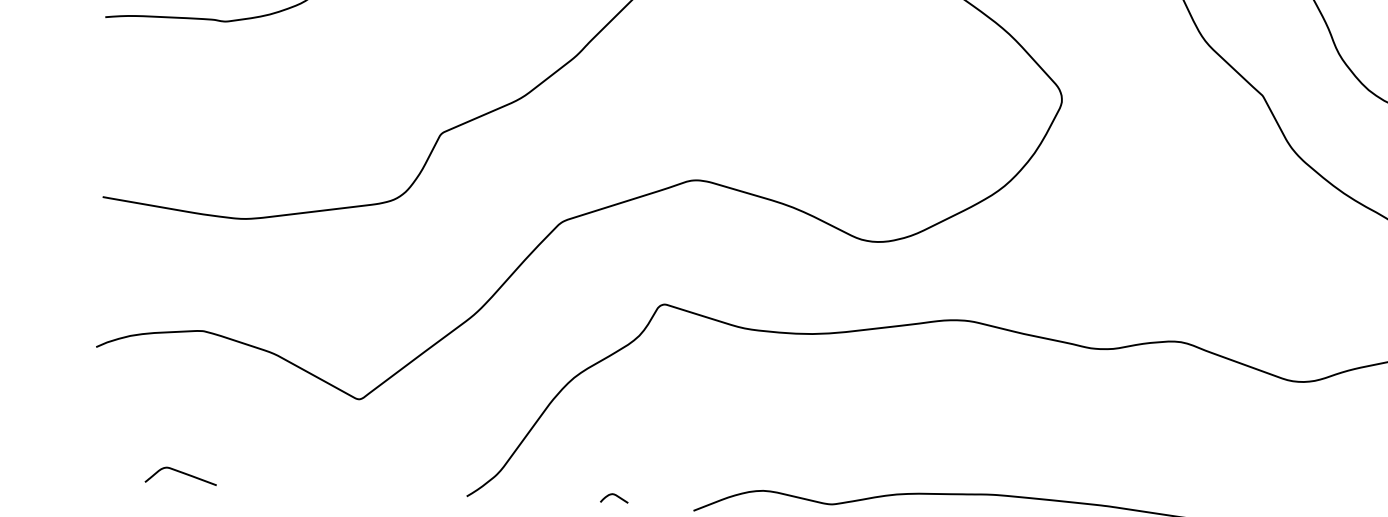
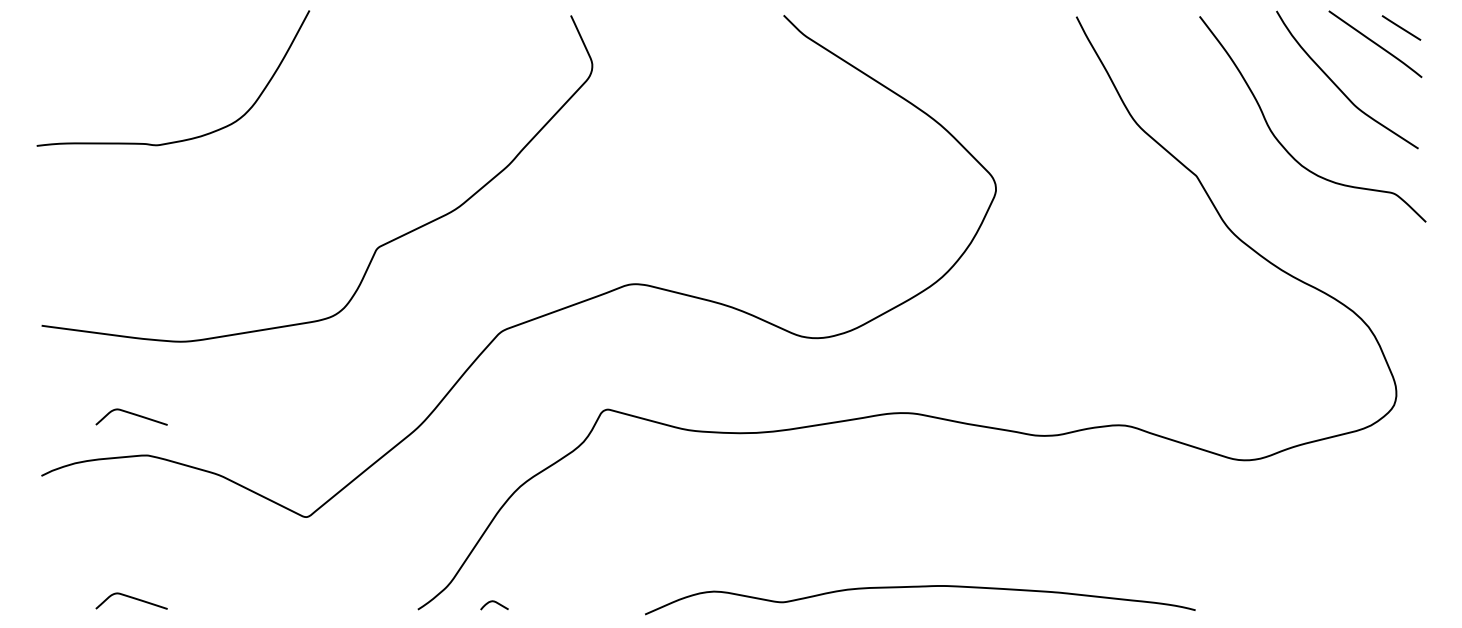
curve: (188, 289) -> (131, 414), added
curve: (616, 496) -> (496, 603), moved

